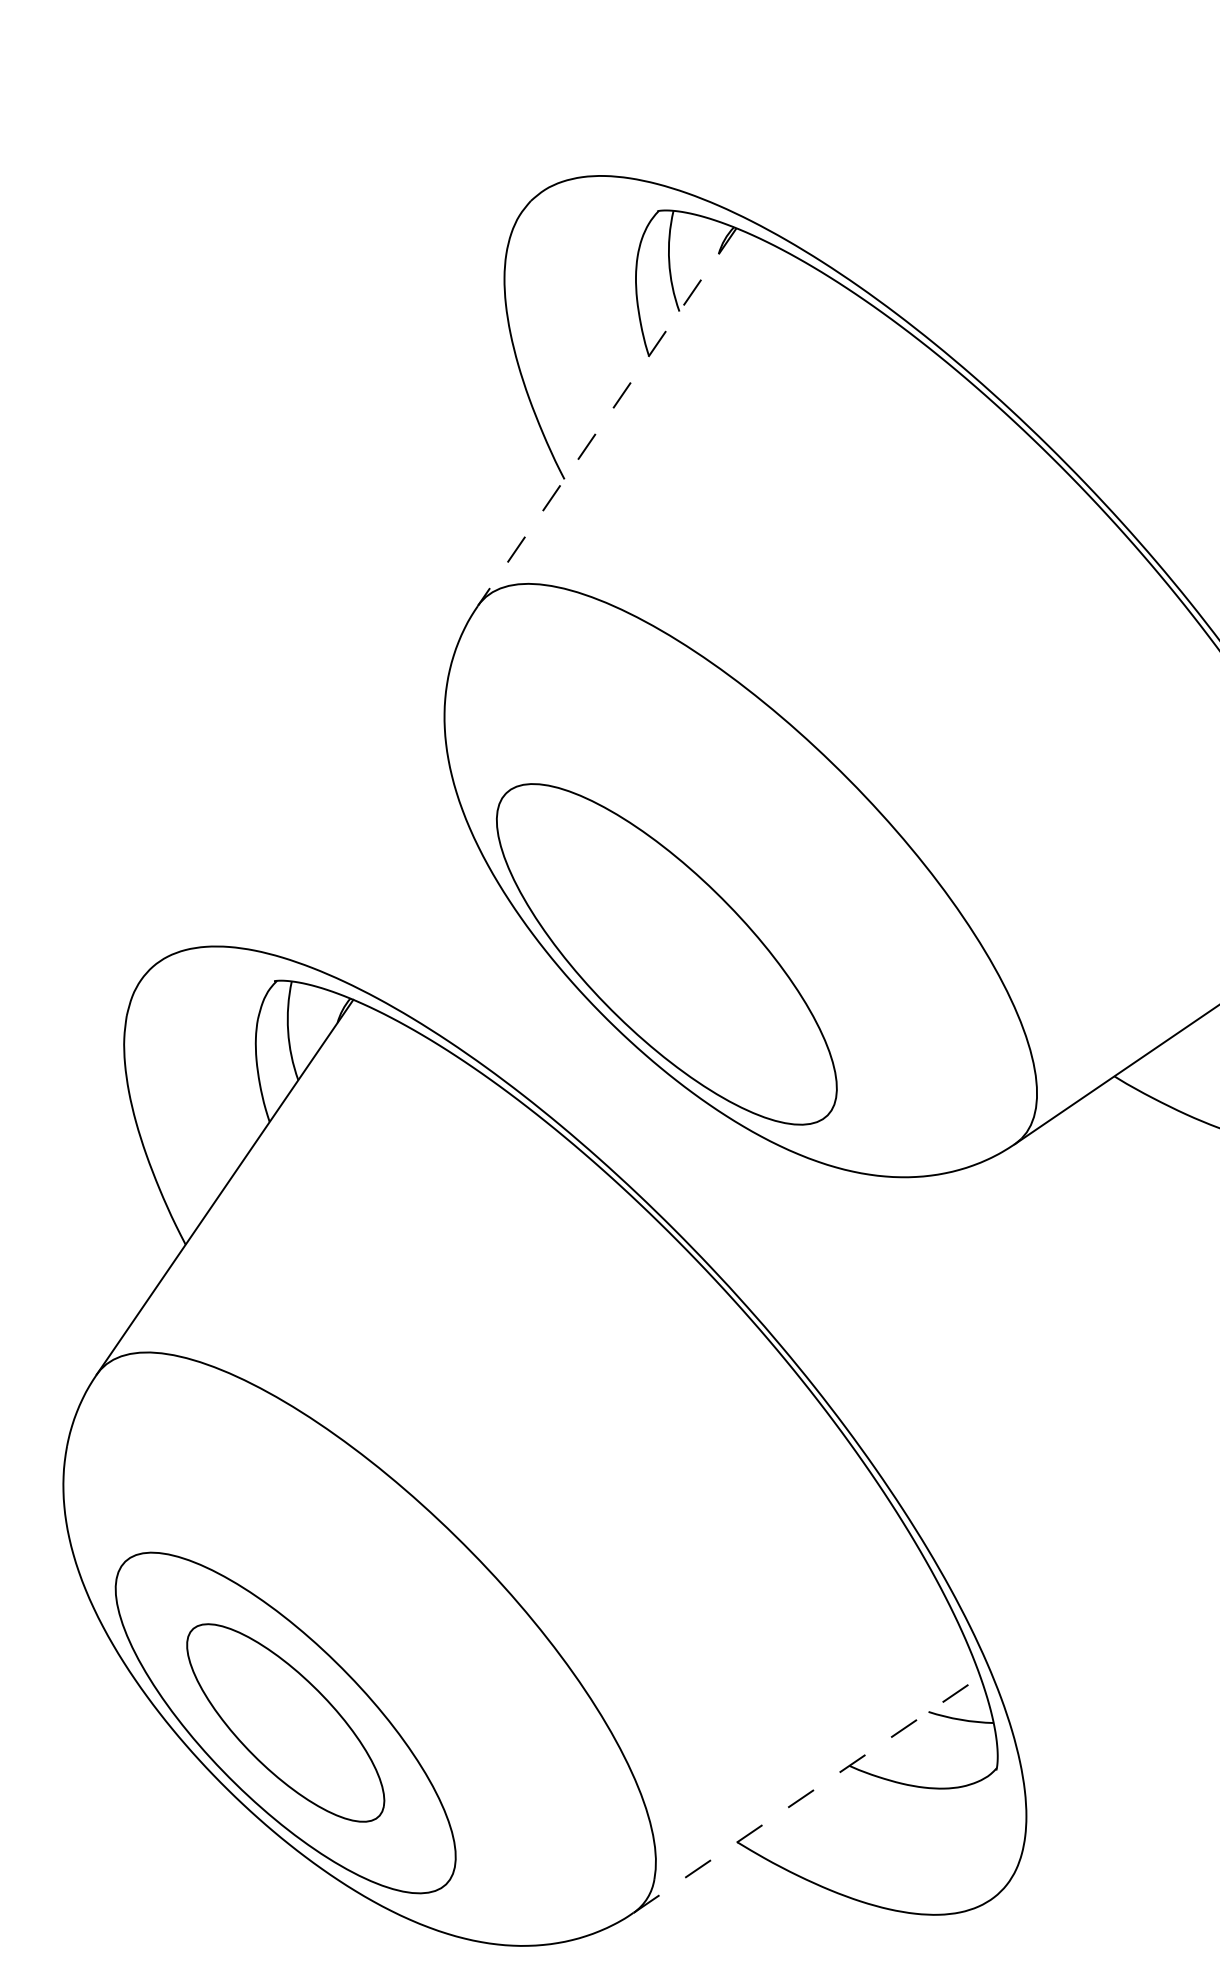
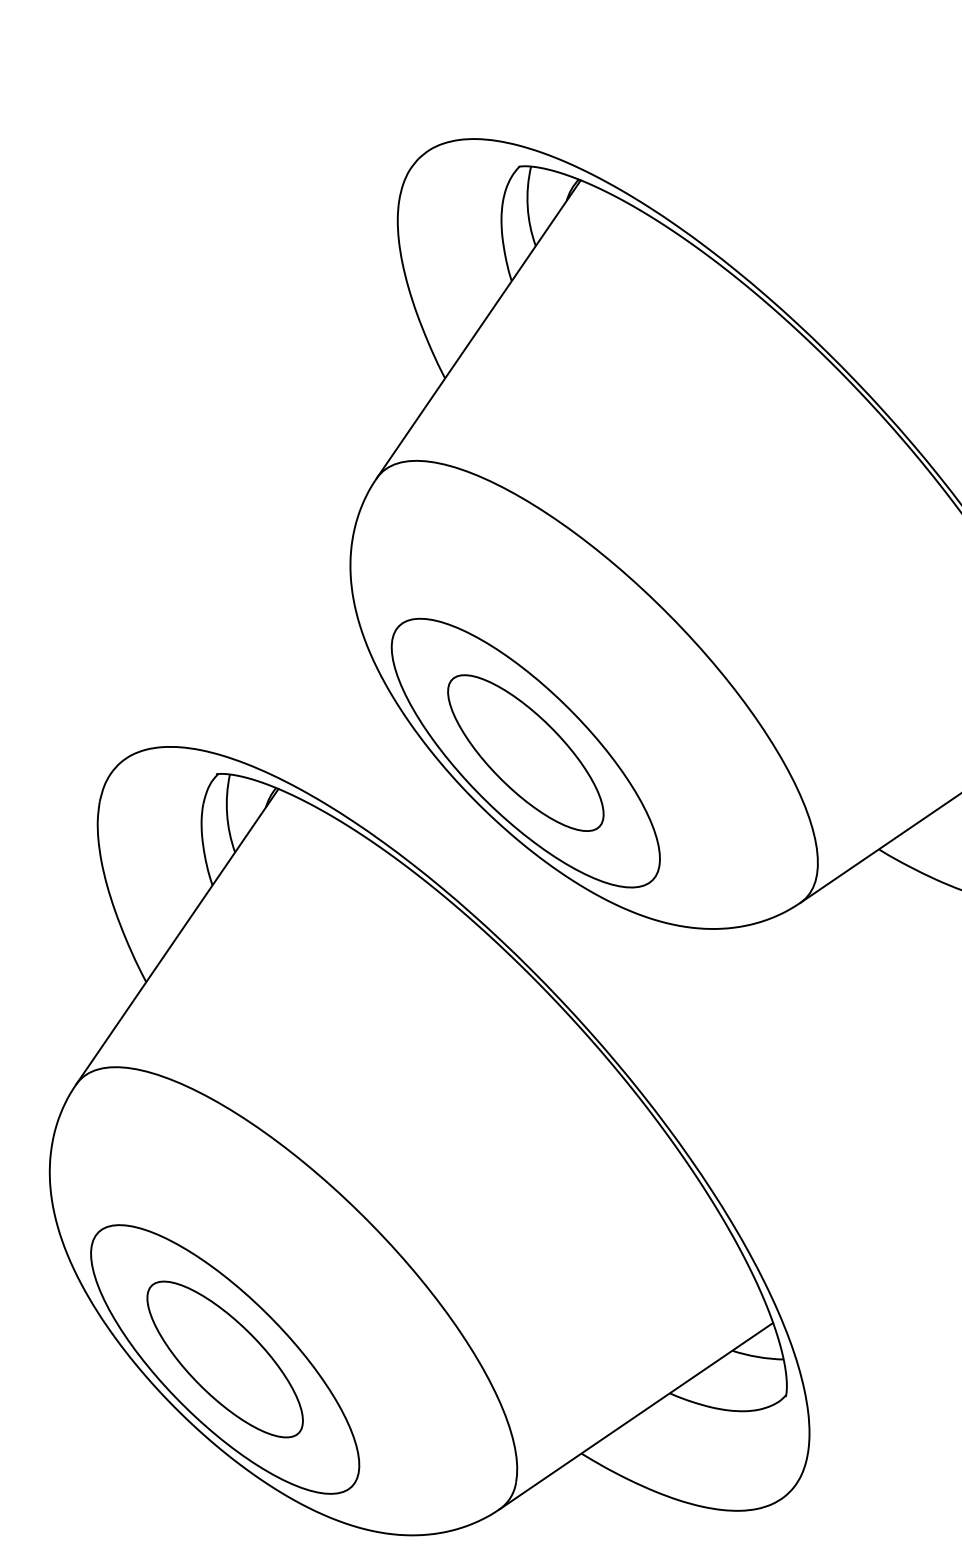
line: (607, 417) -> (479, 329), dashed -> solid
part: (666, 954) -> (525, 753), added
line: (807, 1794) -> (636, 1415), dashed -> solid

